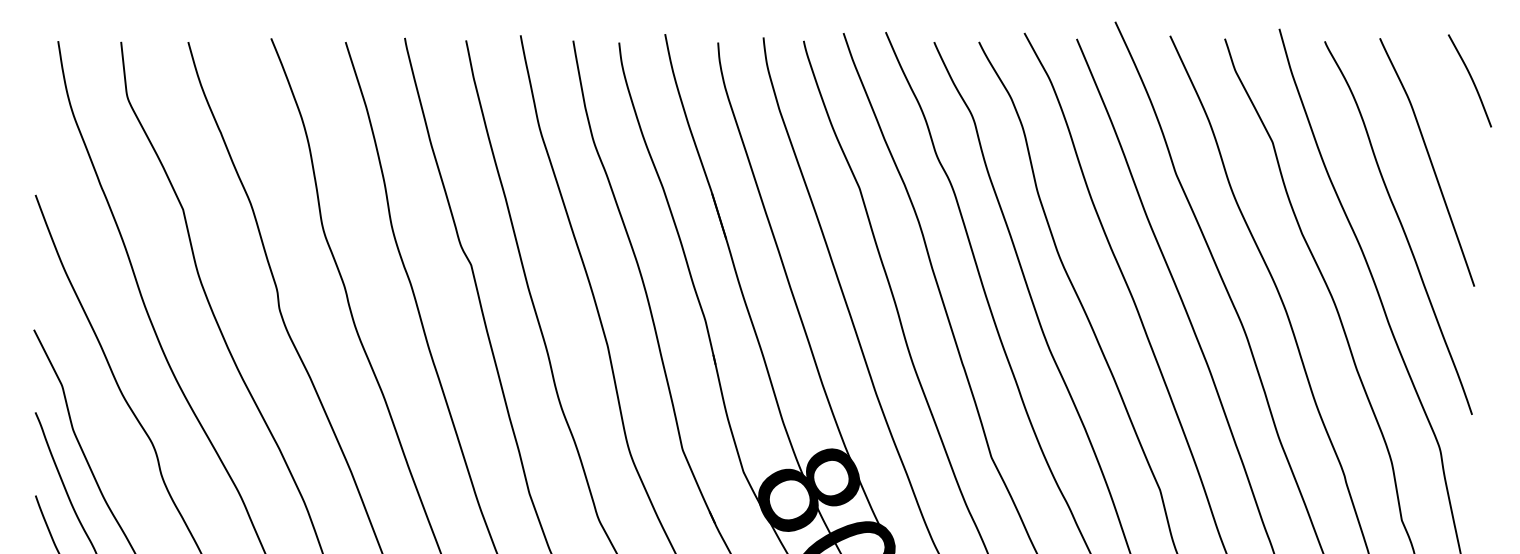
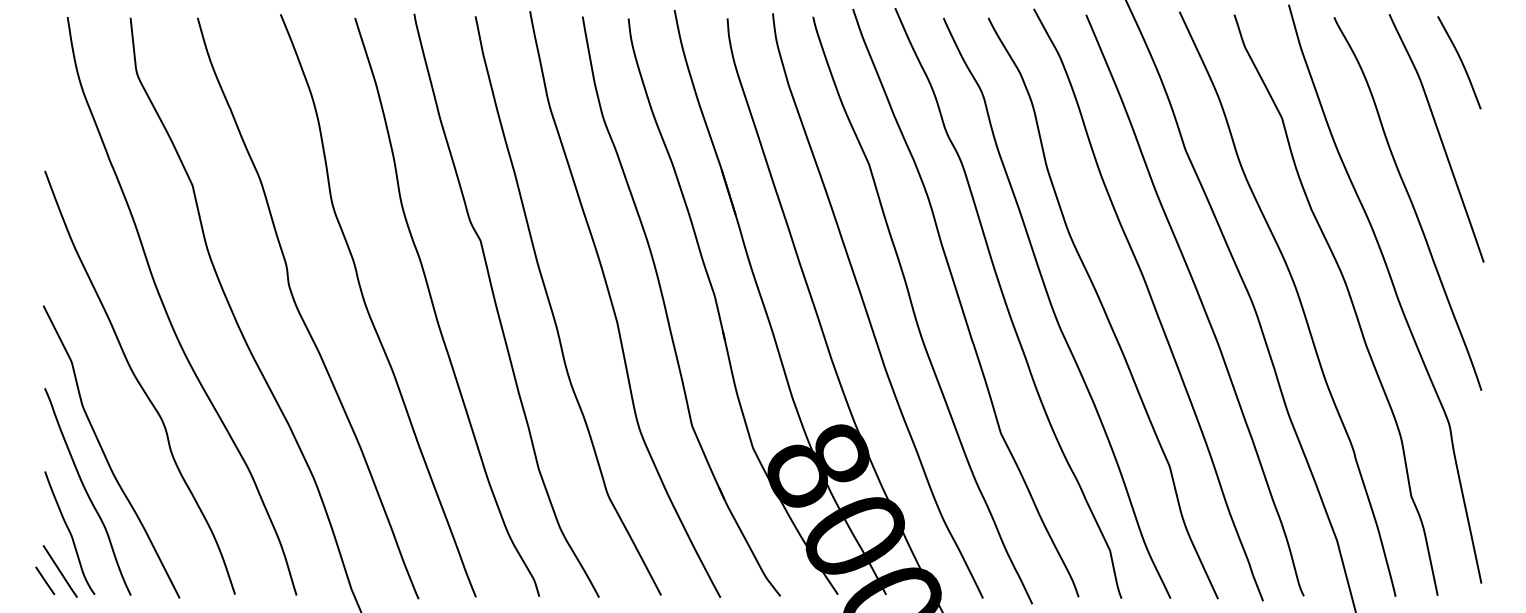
curve: (1471, 79) -> (1460, 61), moved

